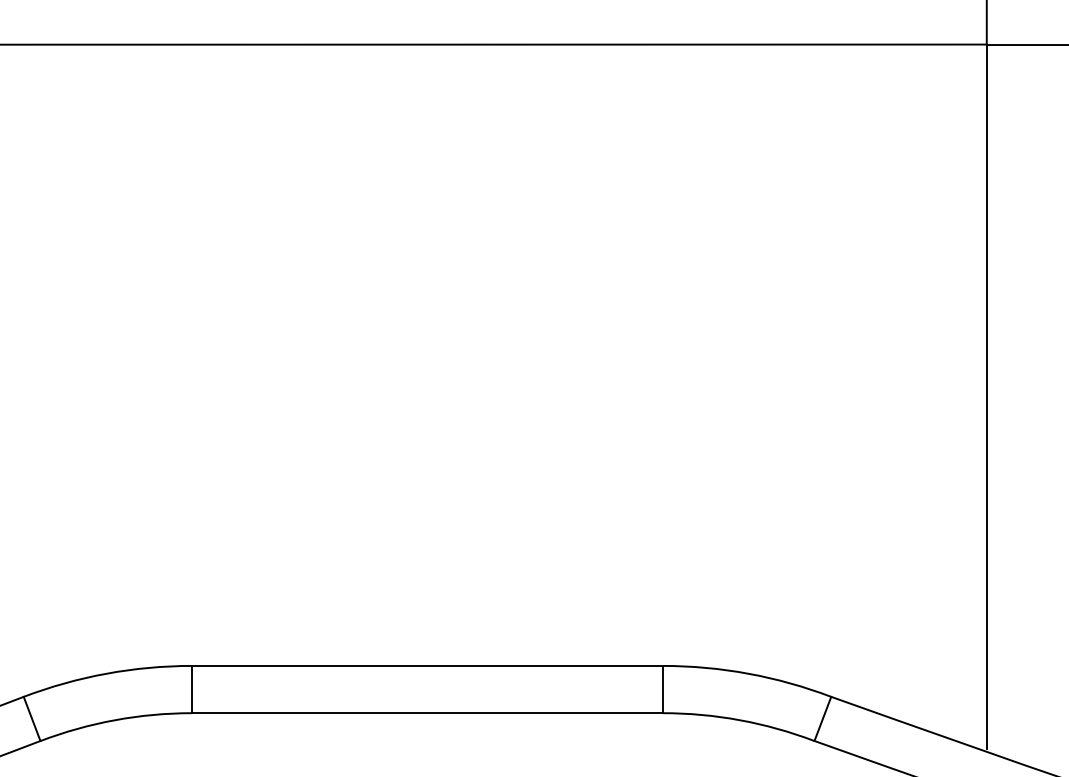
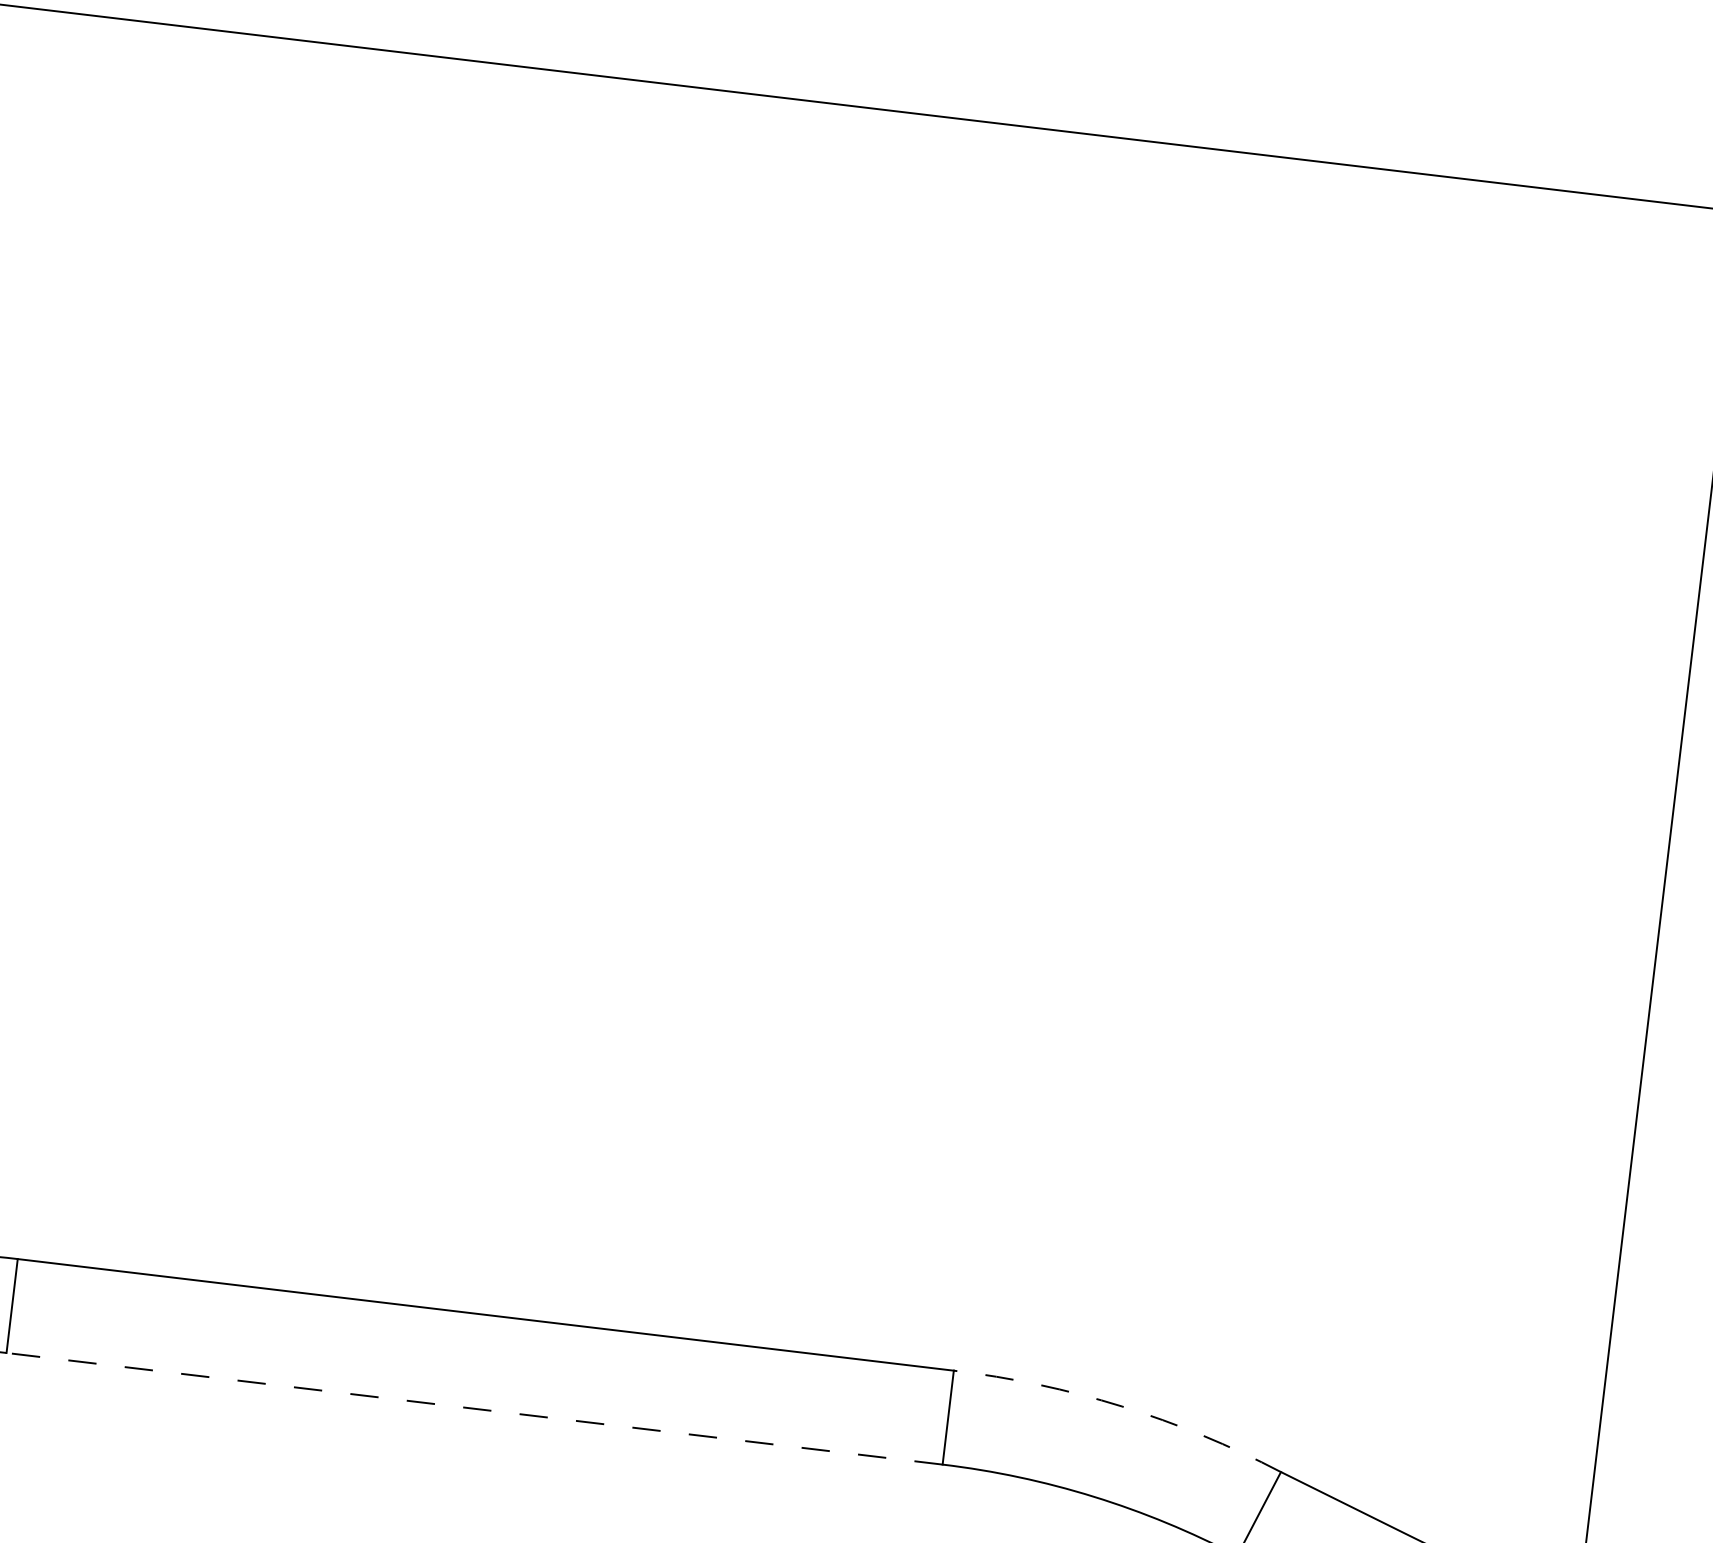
arc: (748, 673) -> (1122, 1405), solid -> dashed
line: (427, 713) -> (474, 1409), solid -> dashed

